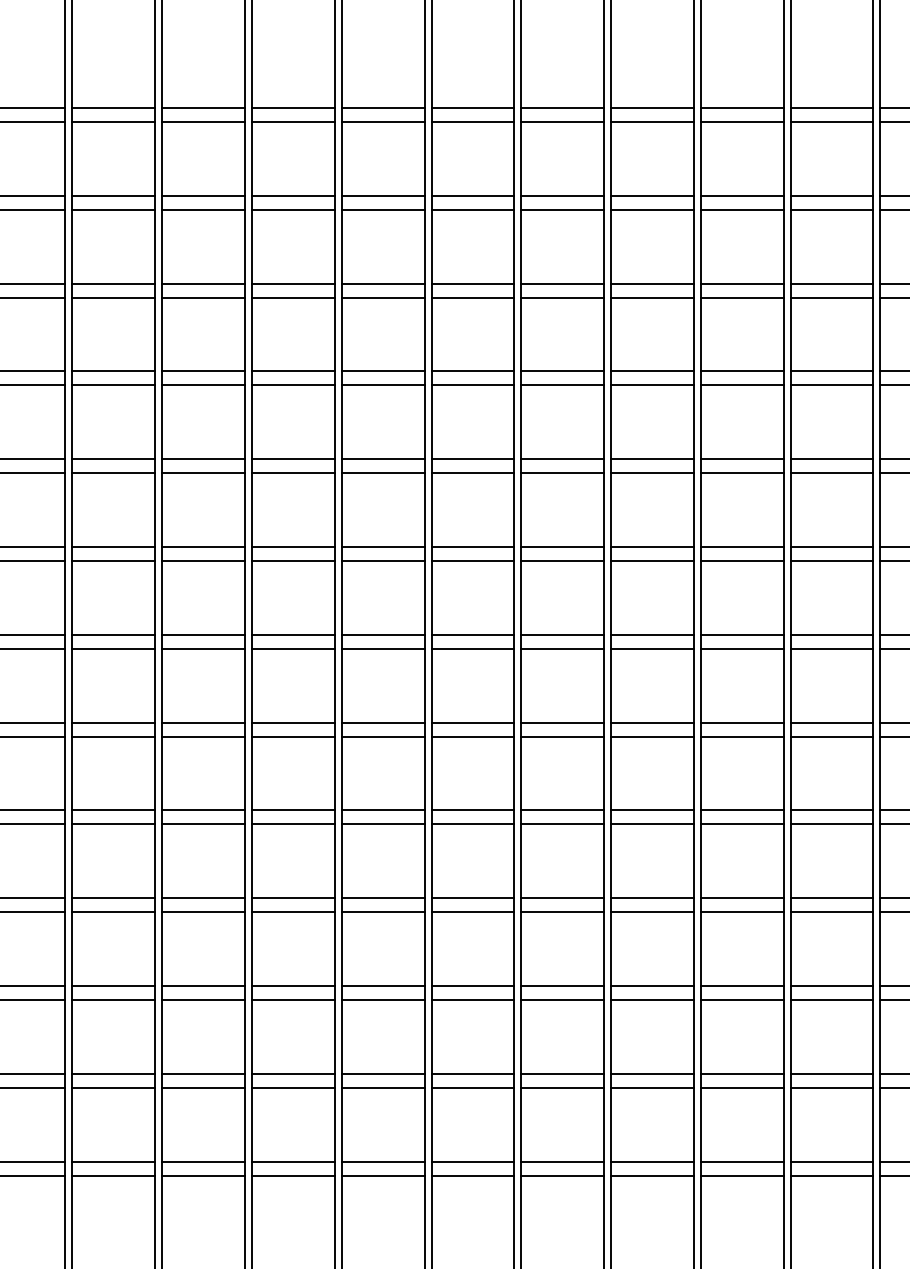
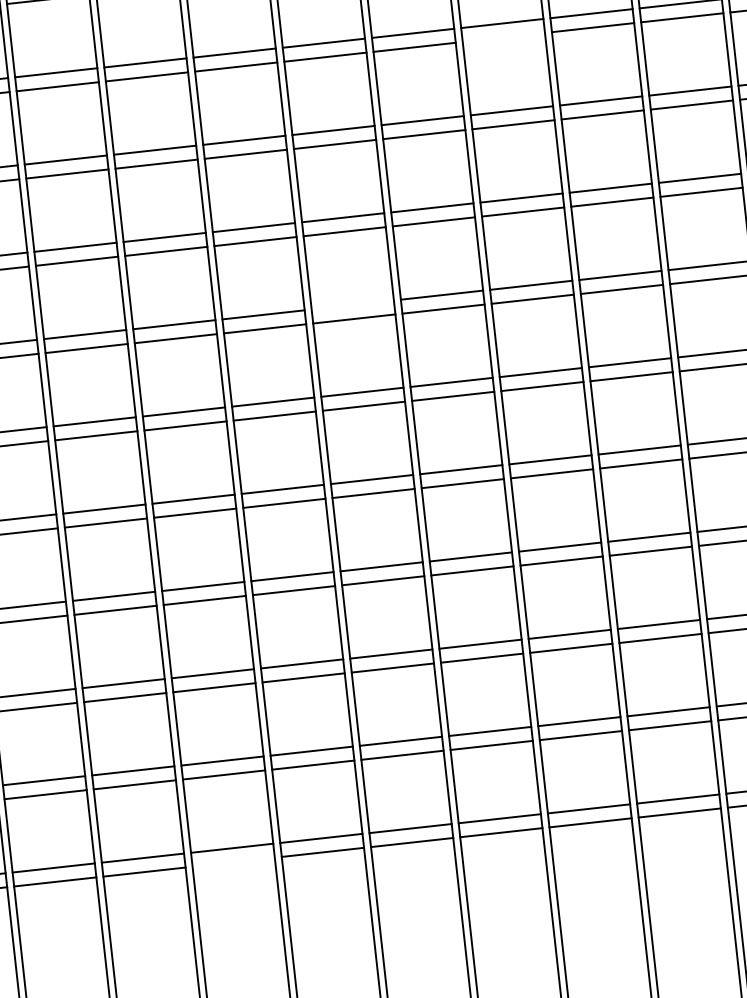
line: (741, 385) -> (503, 37), removed
line: (562, 634) -> (352, 304), removed
line: (382, 1175) -> (233, 862), removed

